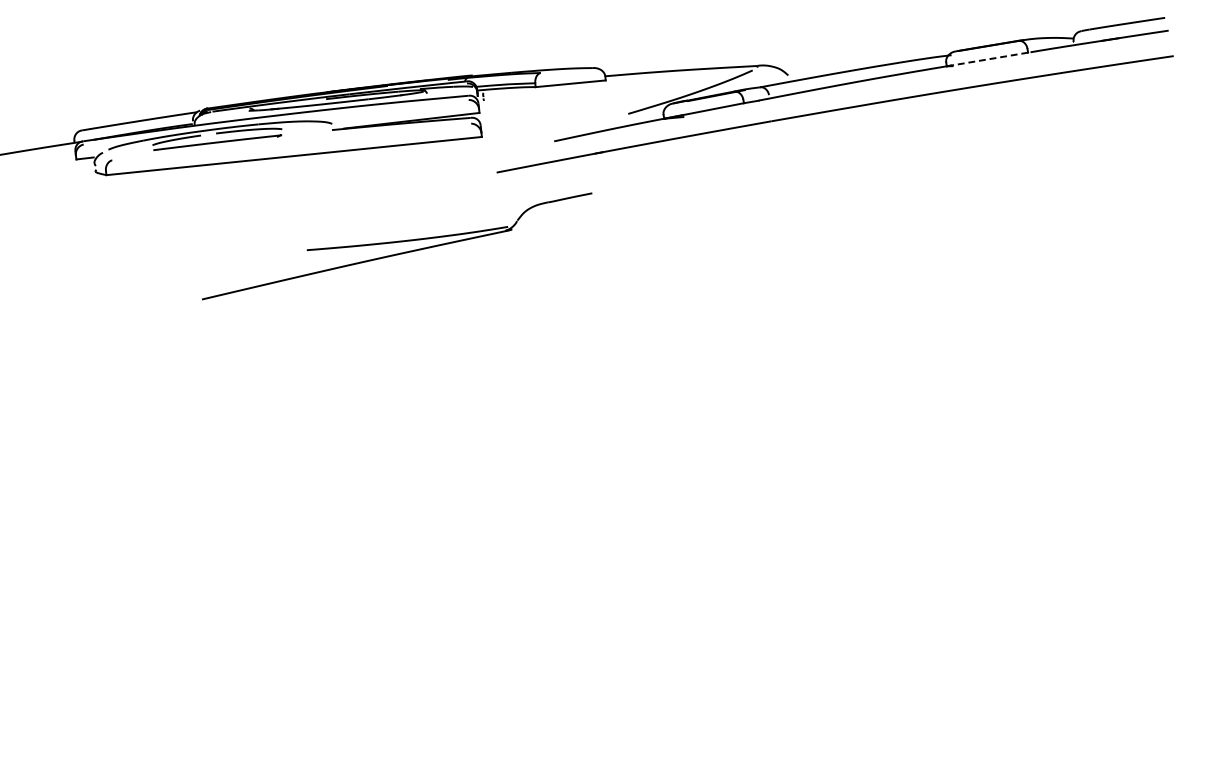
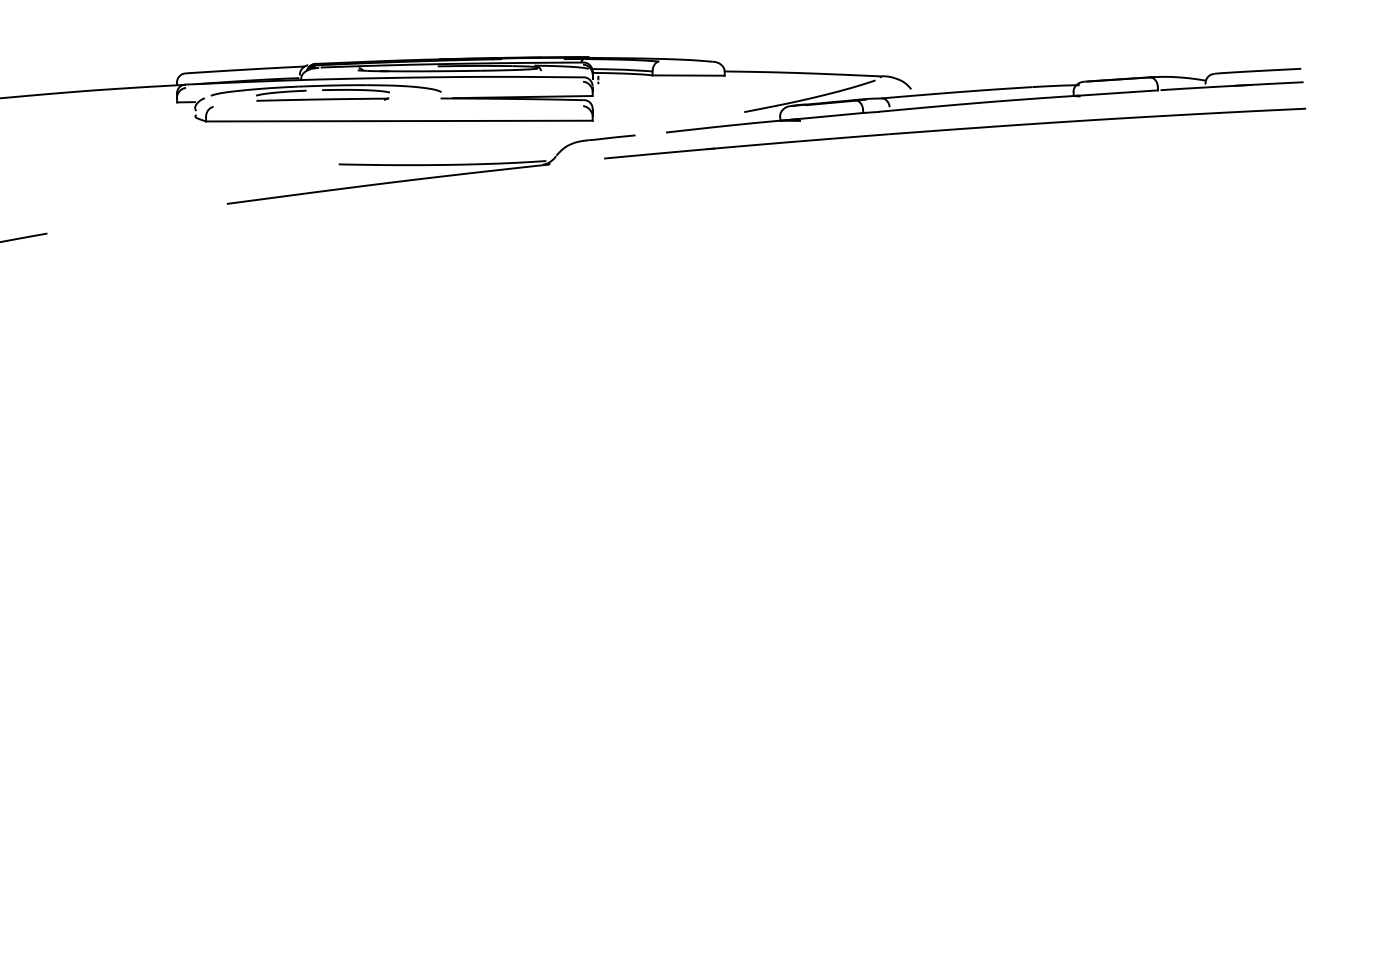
line: (987, 59) -> (1115, 93), dashed -> solid
part: (396, 246) -> (430, 169), moved

